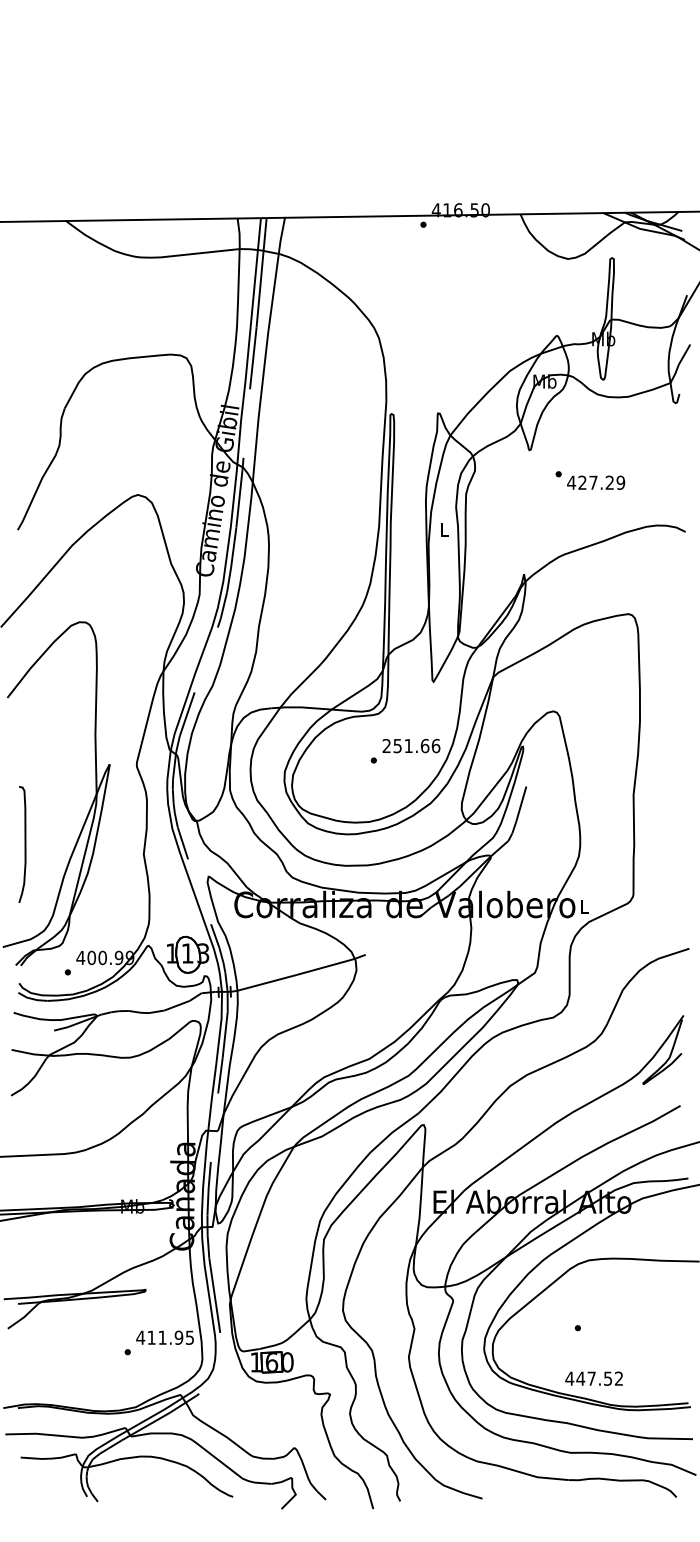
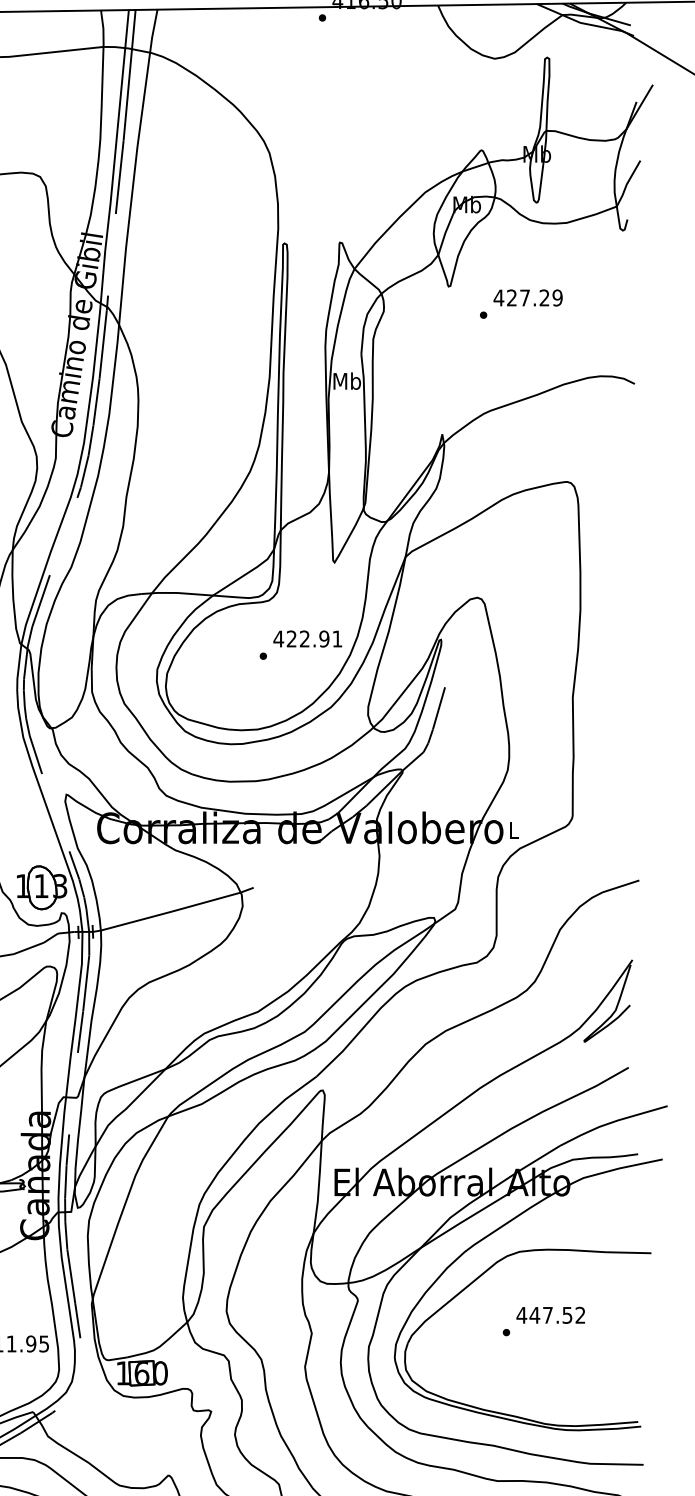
text: (596, 482) -> (528, 297), moved
text: (443, 529) -> (346, 381), L -> Mb
text: (411, 745) -> (308, 638), 251.66 -> 422.91
text: (593, 1378) -> (550, 1315), moved

